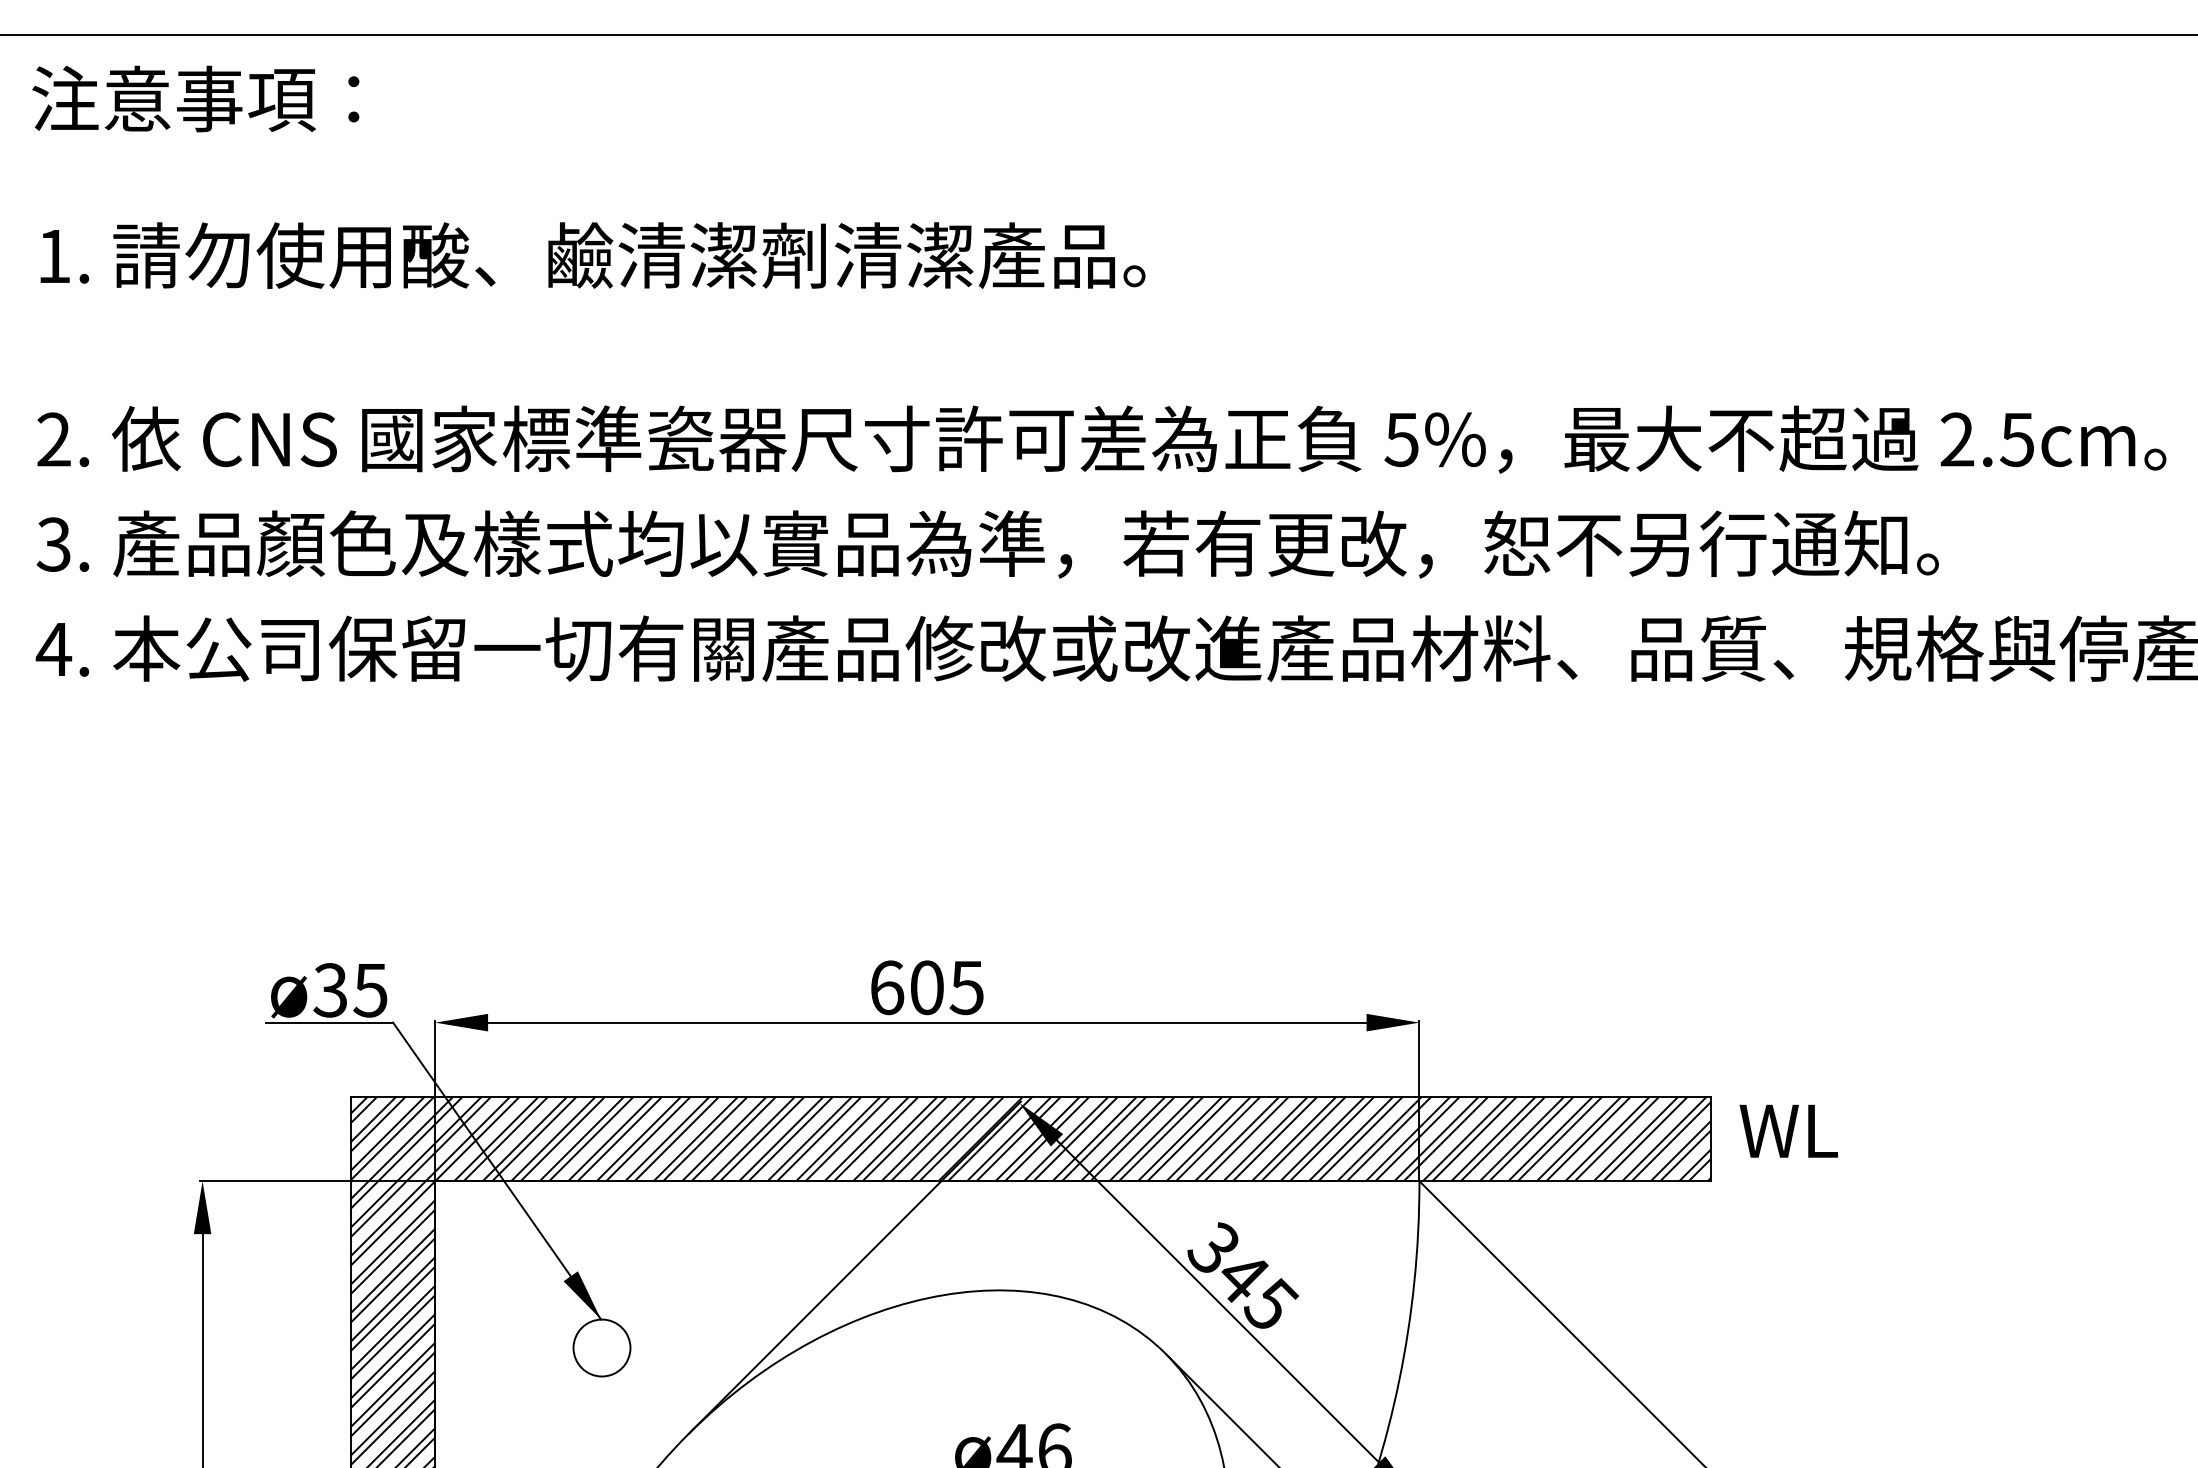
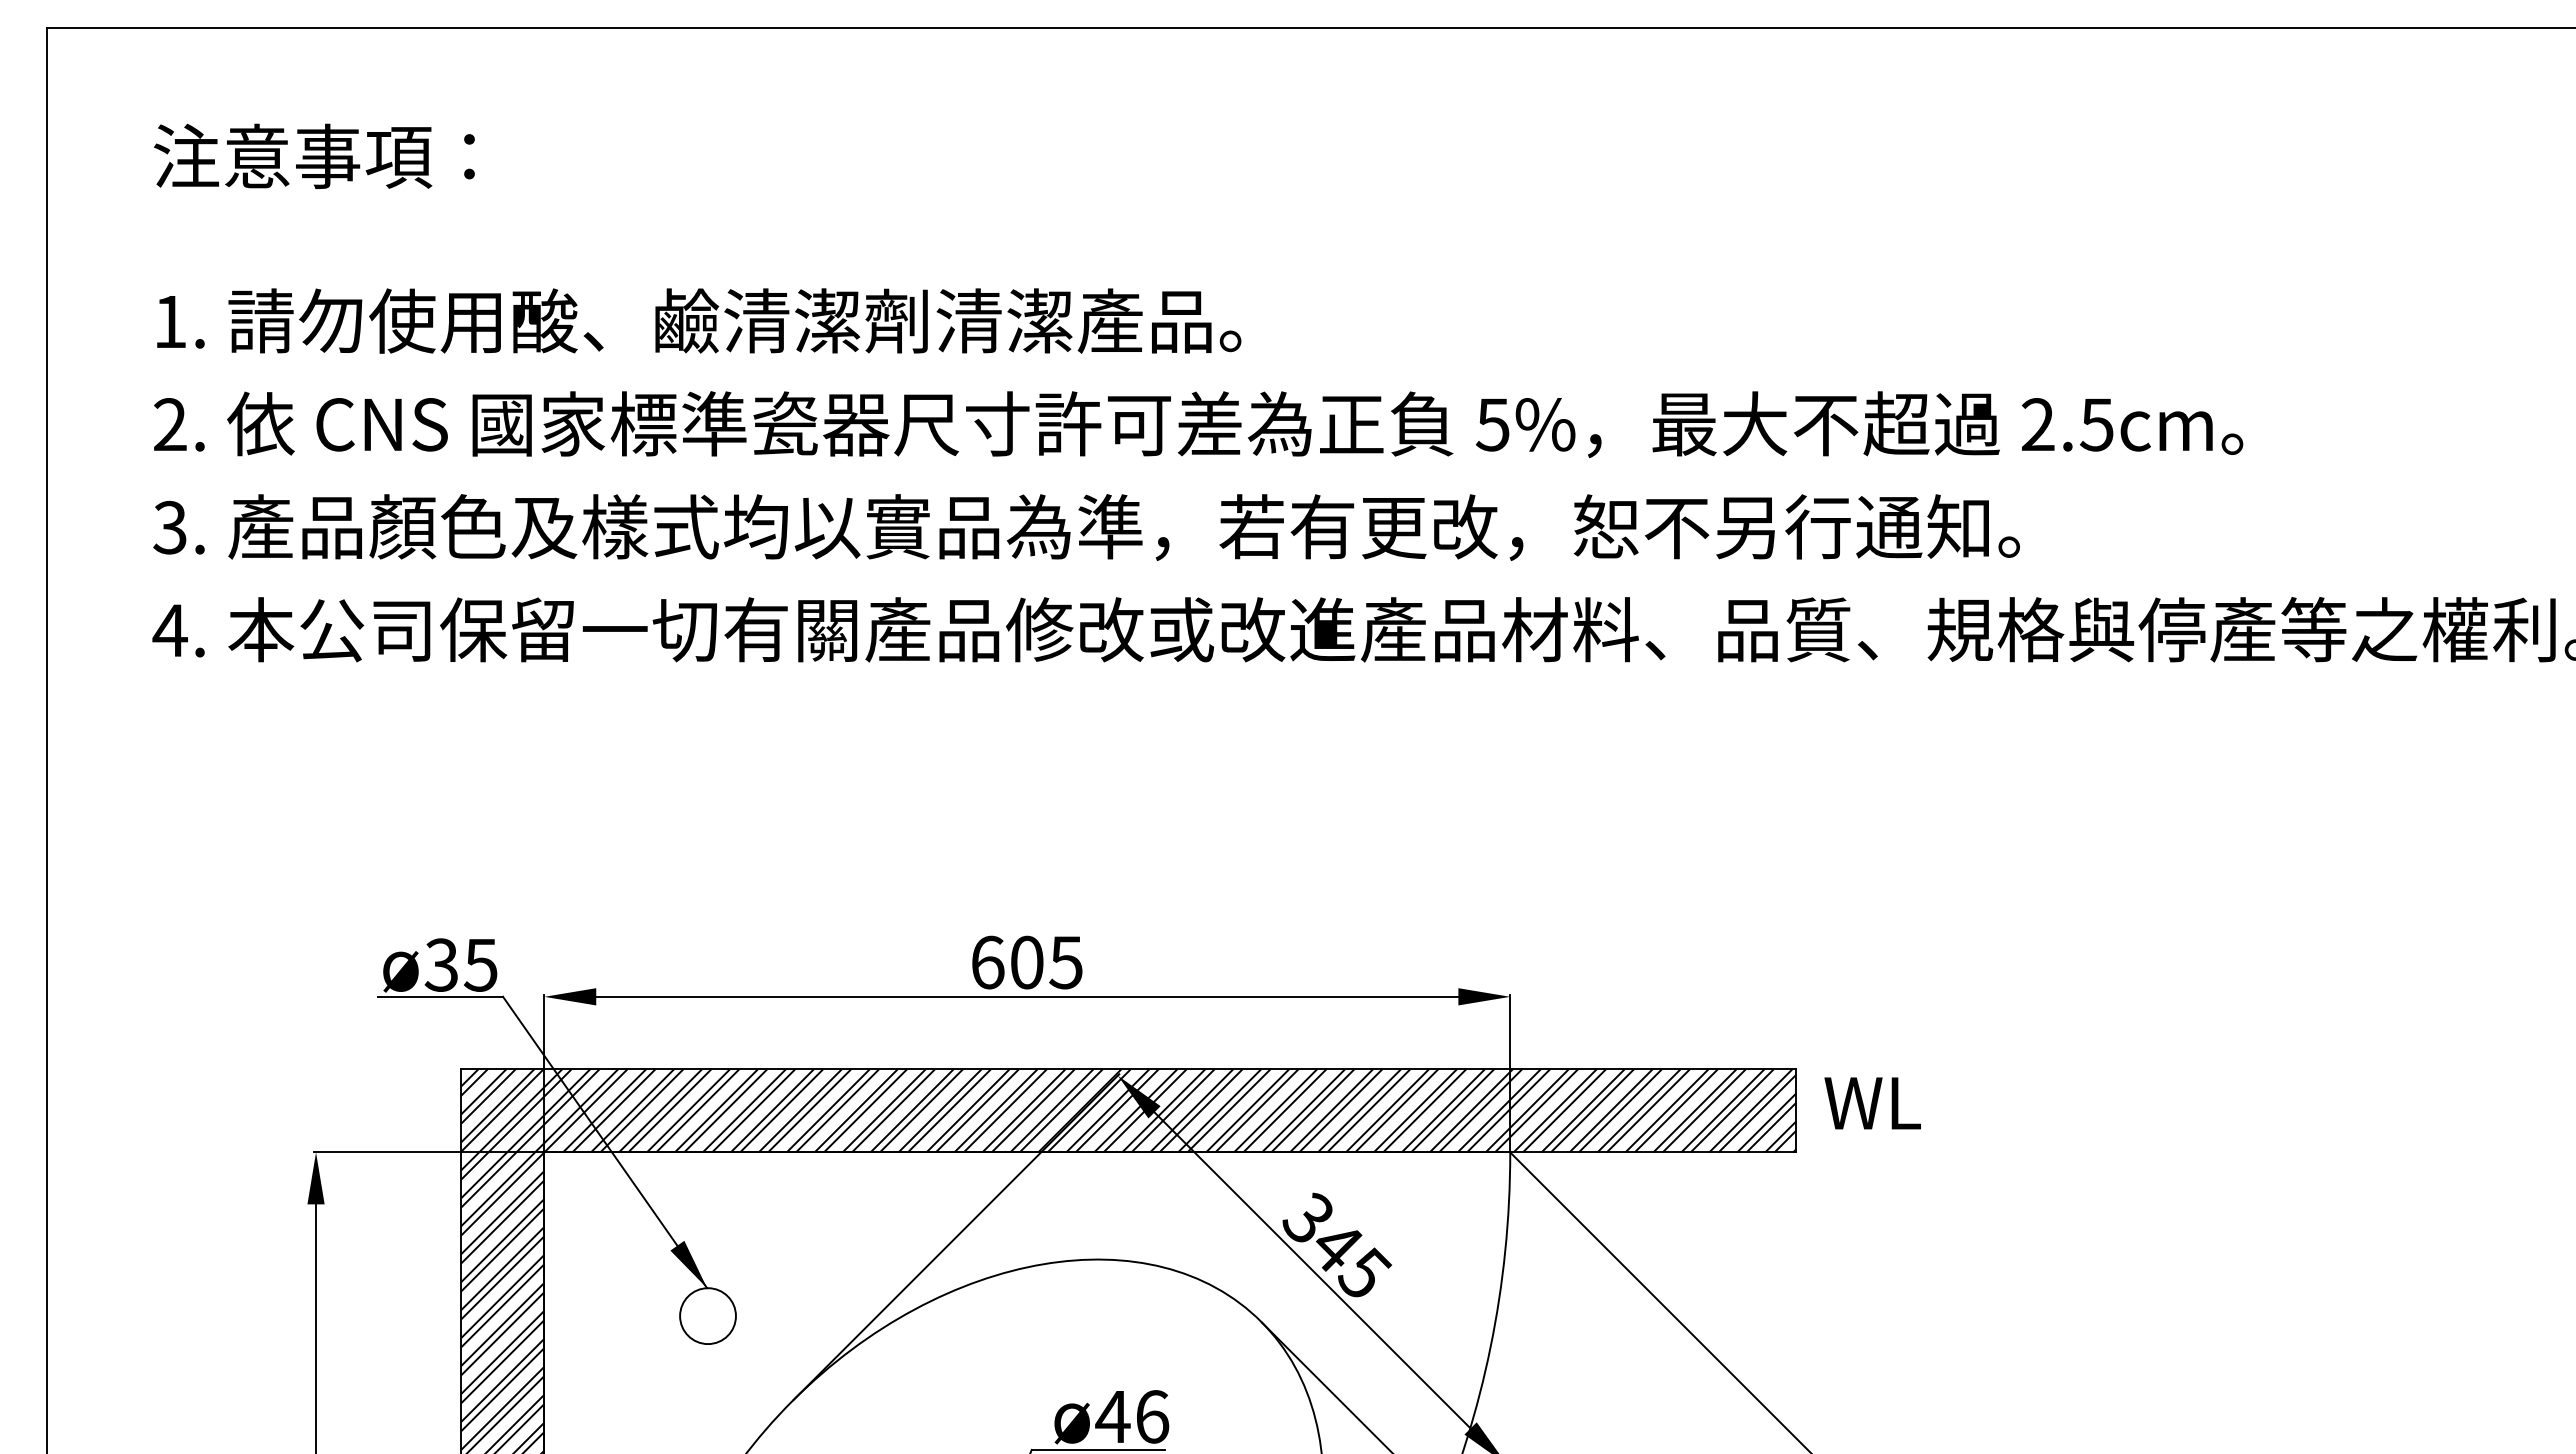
text: (195, 98) -> (314, 155), moved
text: (593, 255) -> (699, 320), moved

